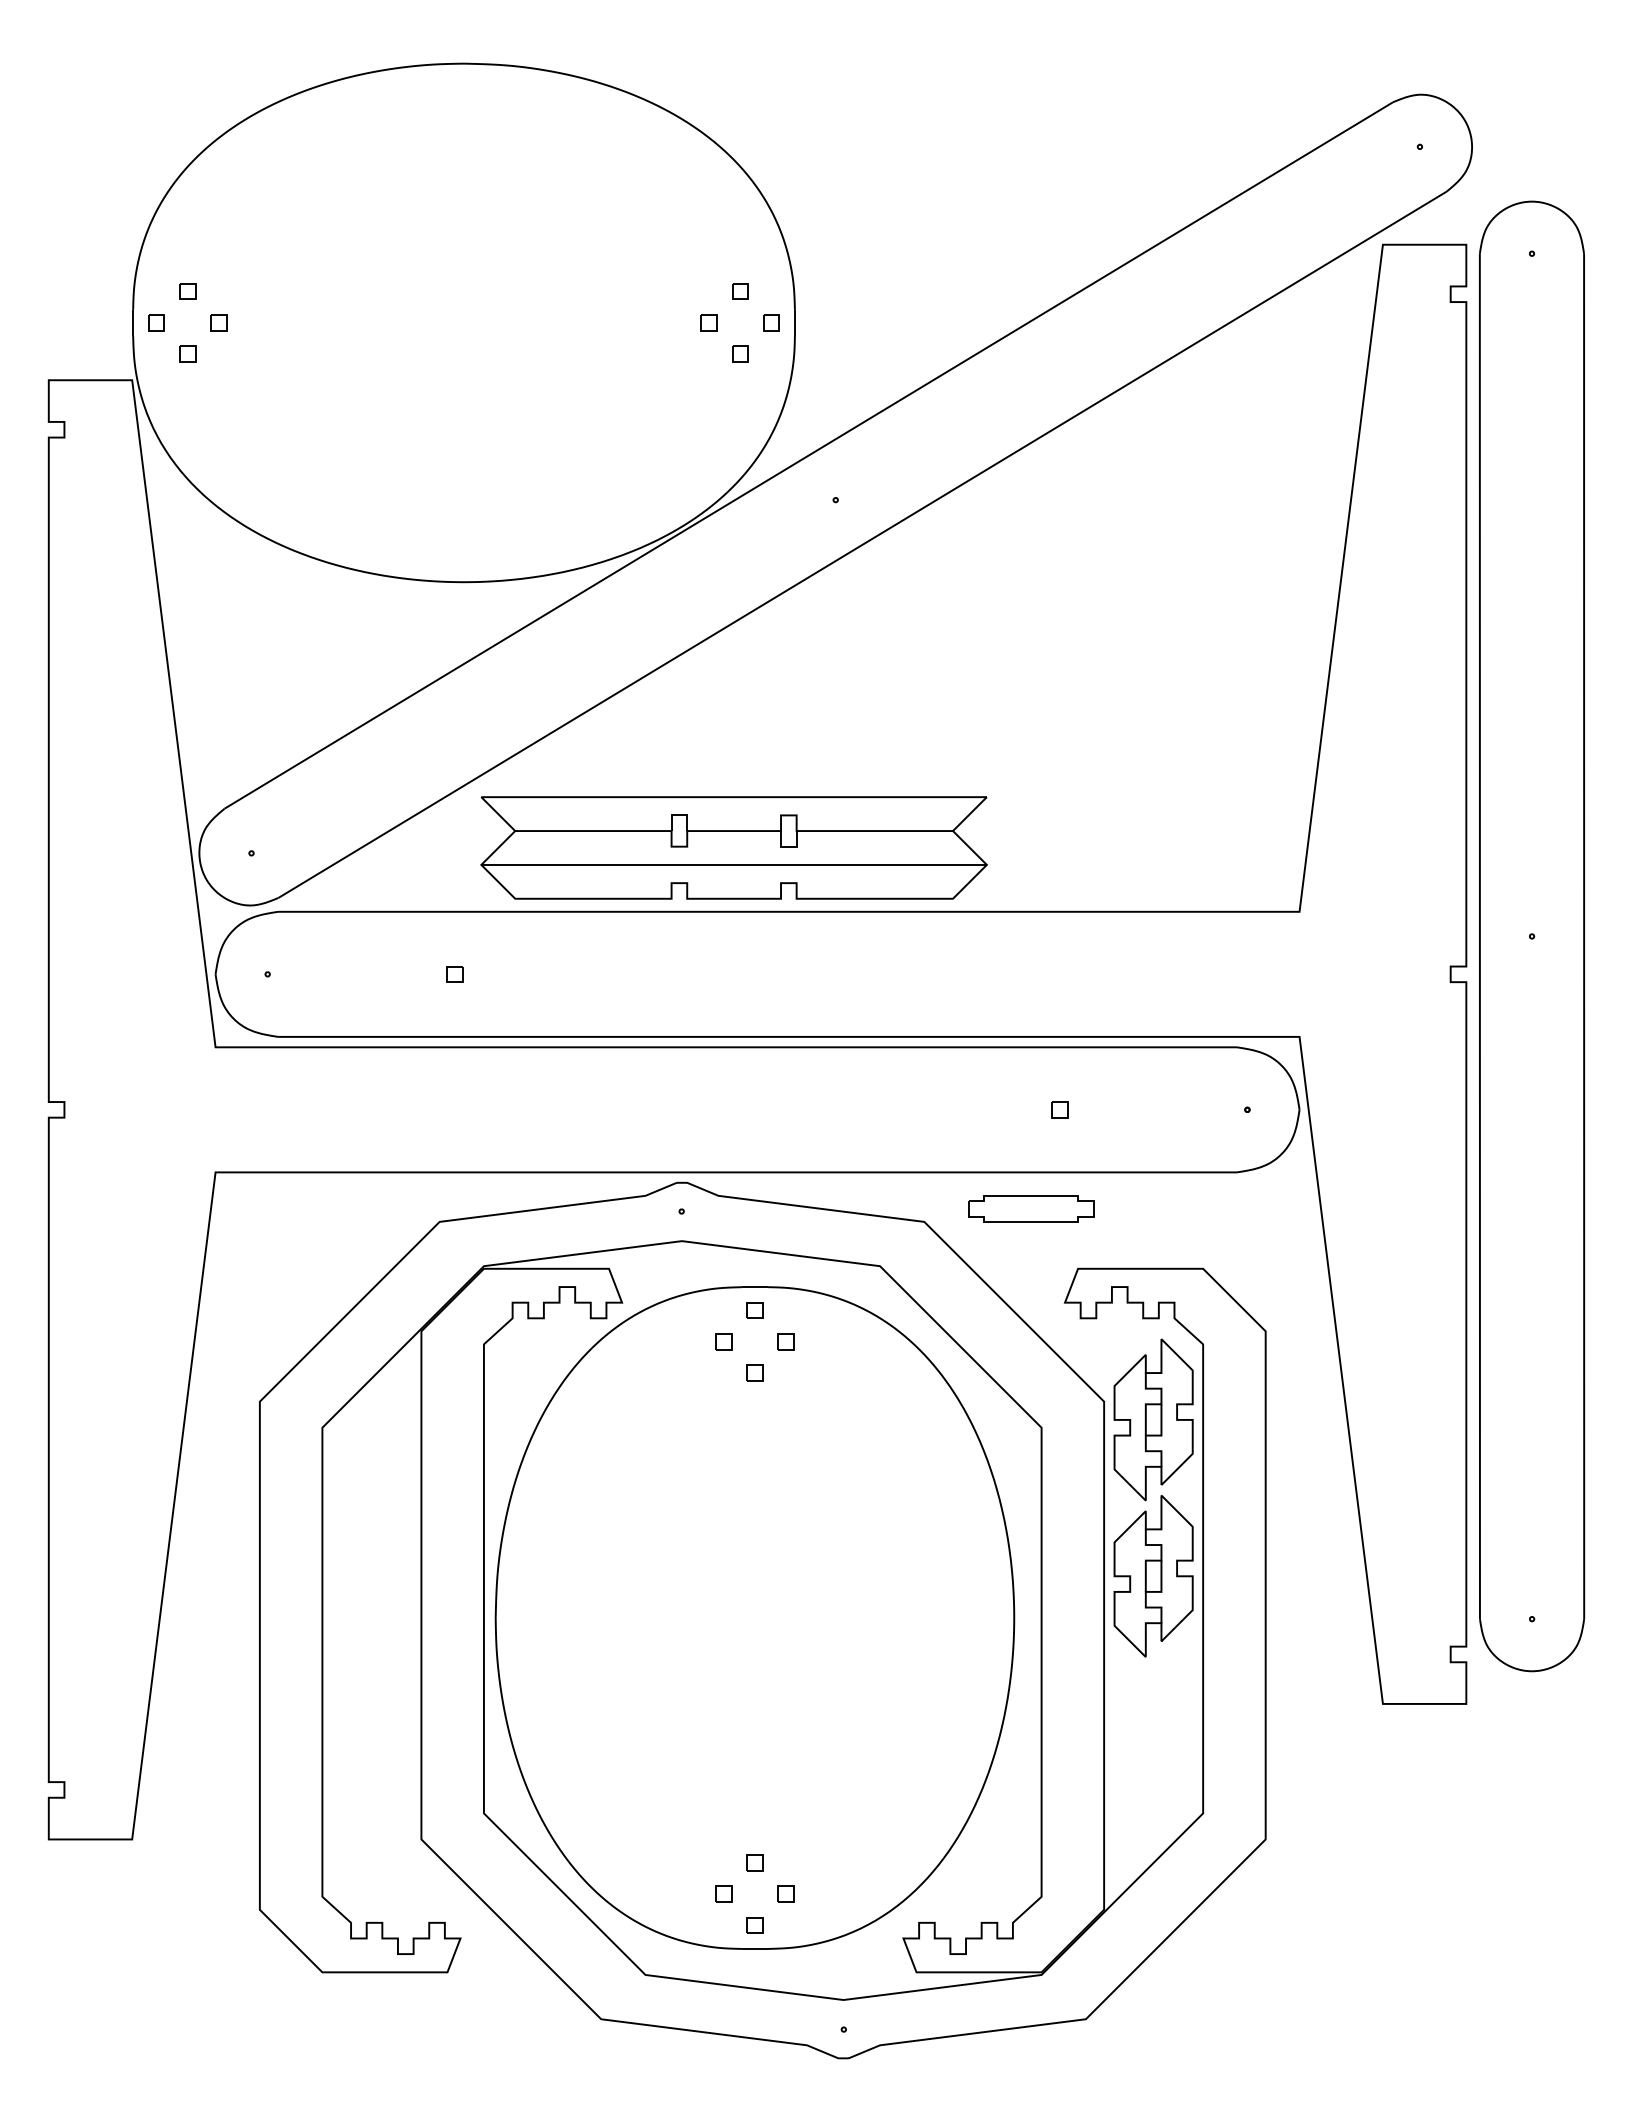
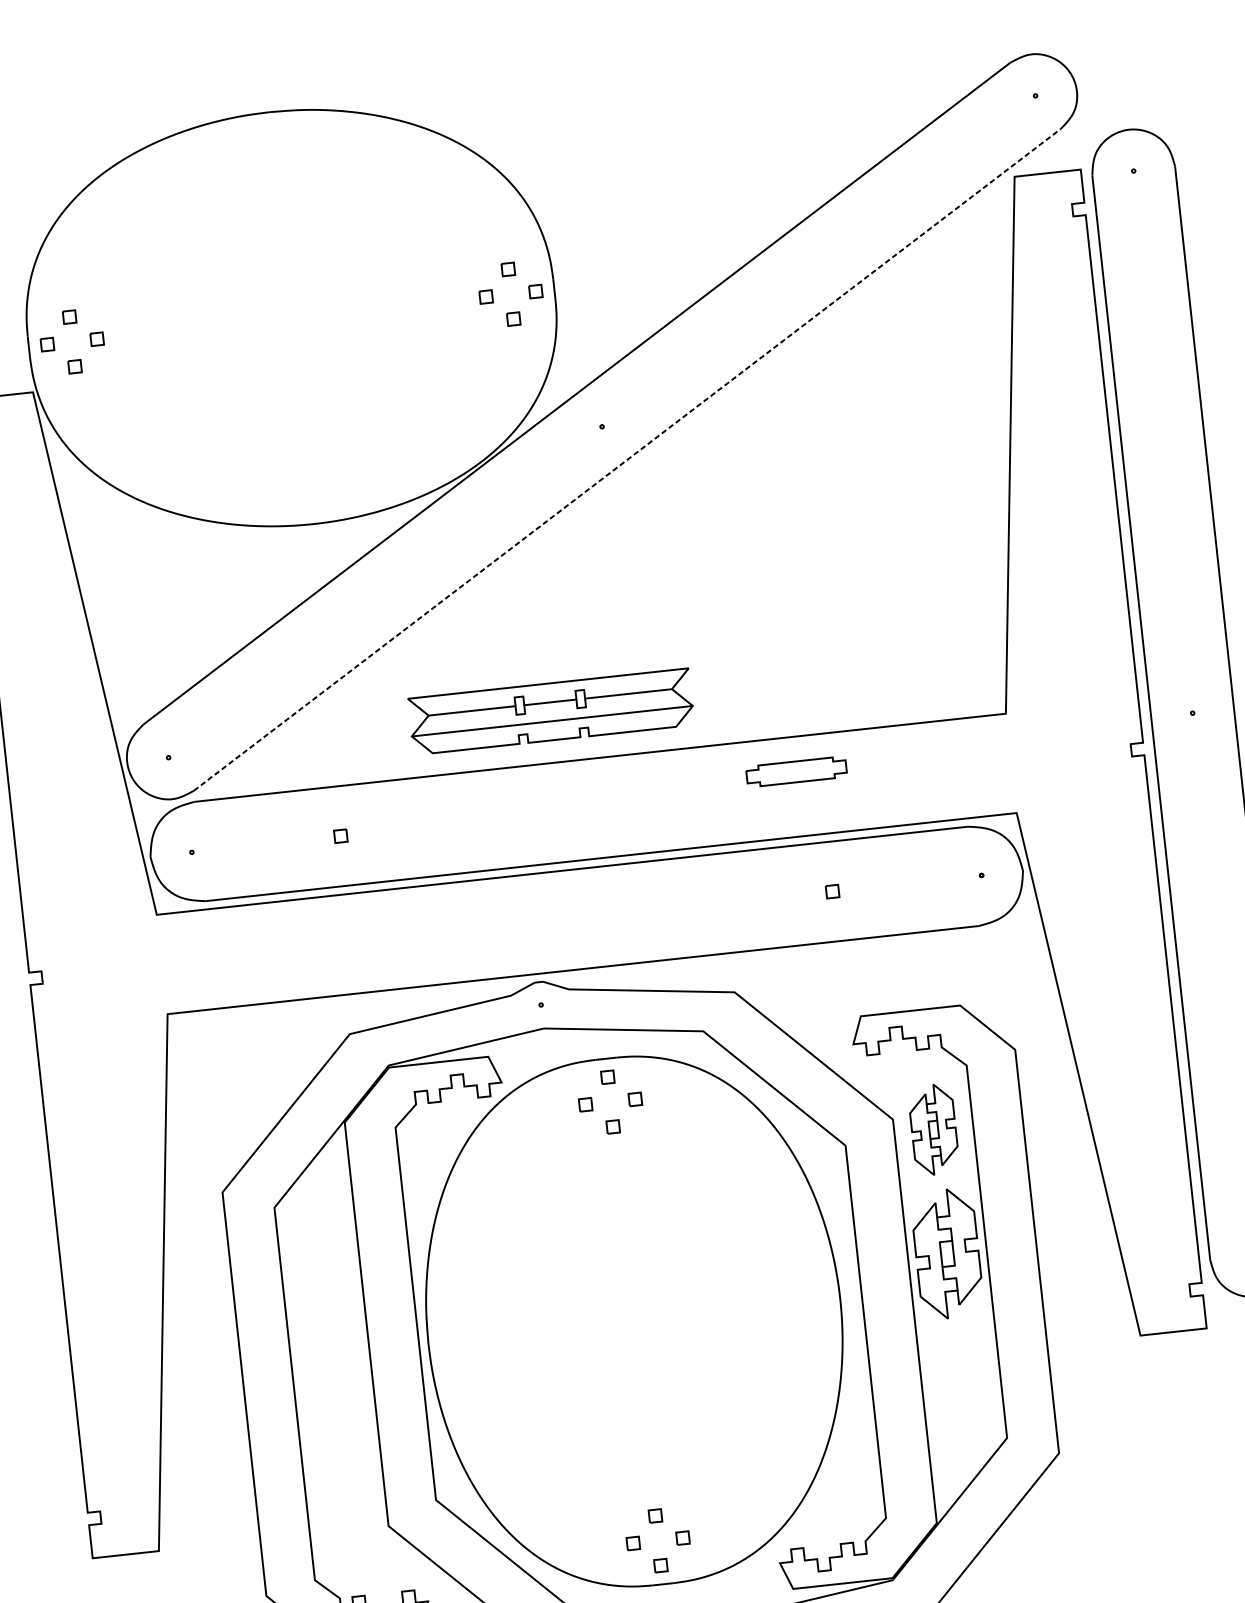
line: (862, 544) -> (627, 459), solid -> dashed
part: (733, 847) -> (550, 711), size x0.7
part: (1031, 1208) -> (796, 771), moved
part: (1153, 1419) -> (933, 1129), size x0.7

